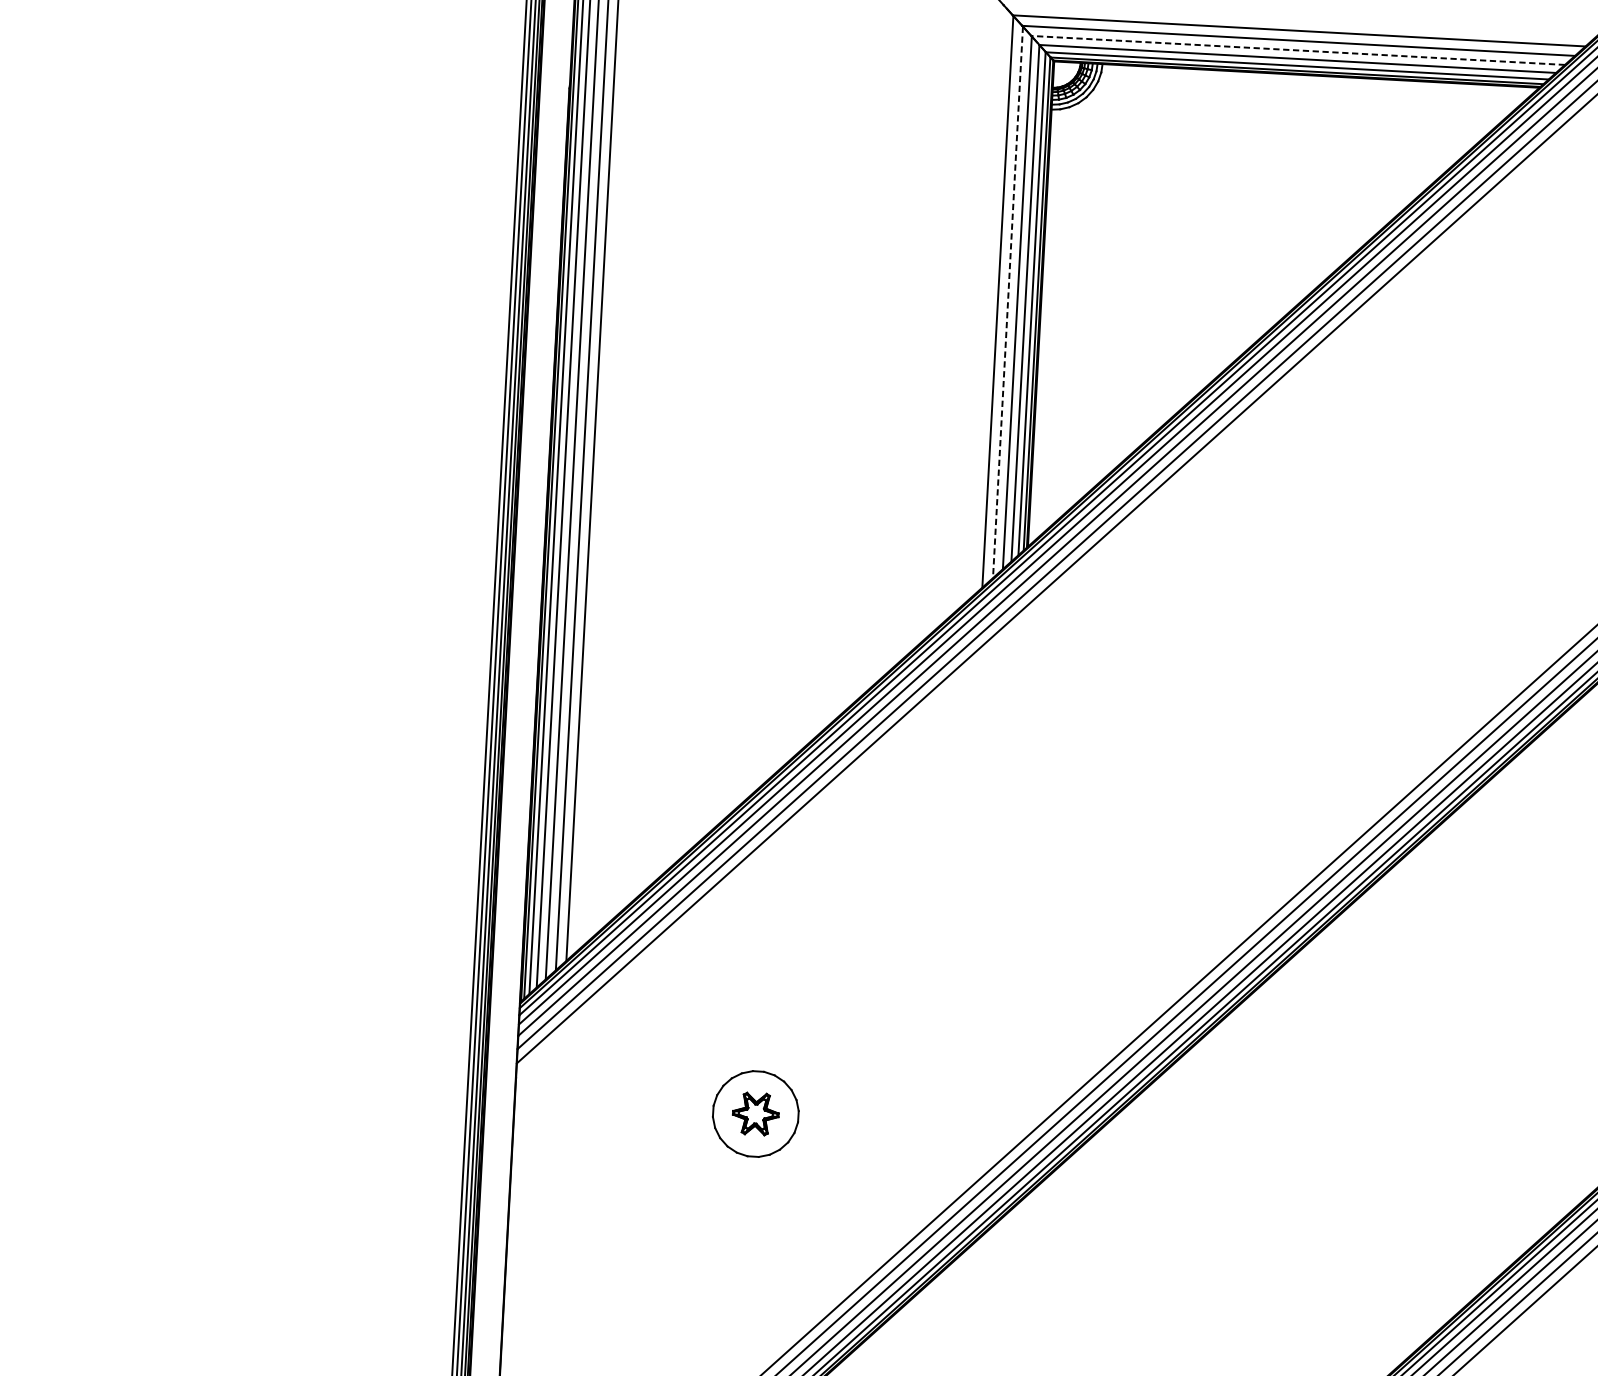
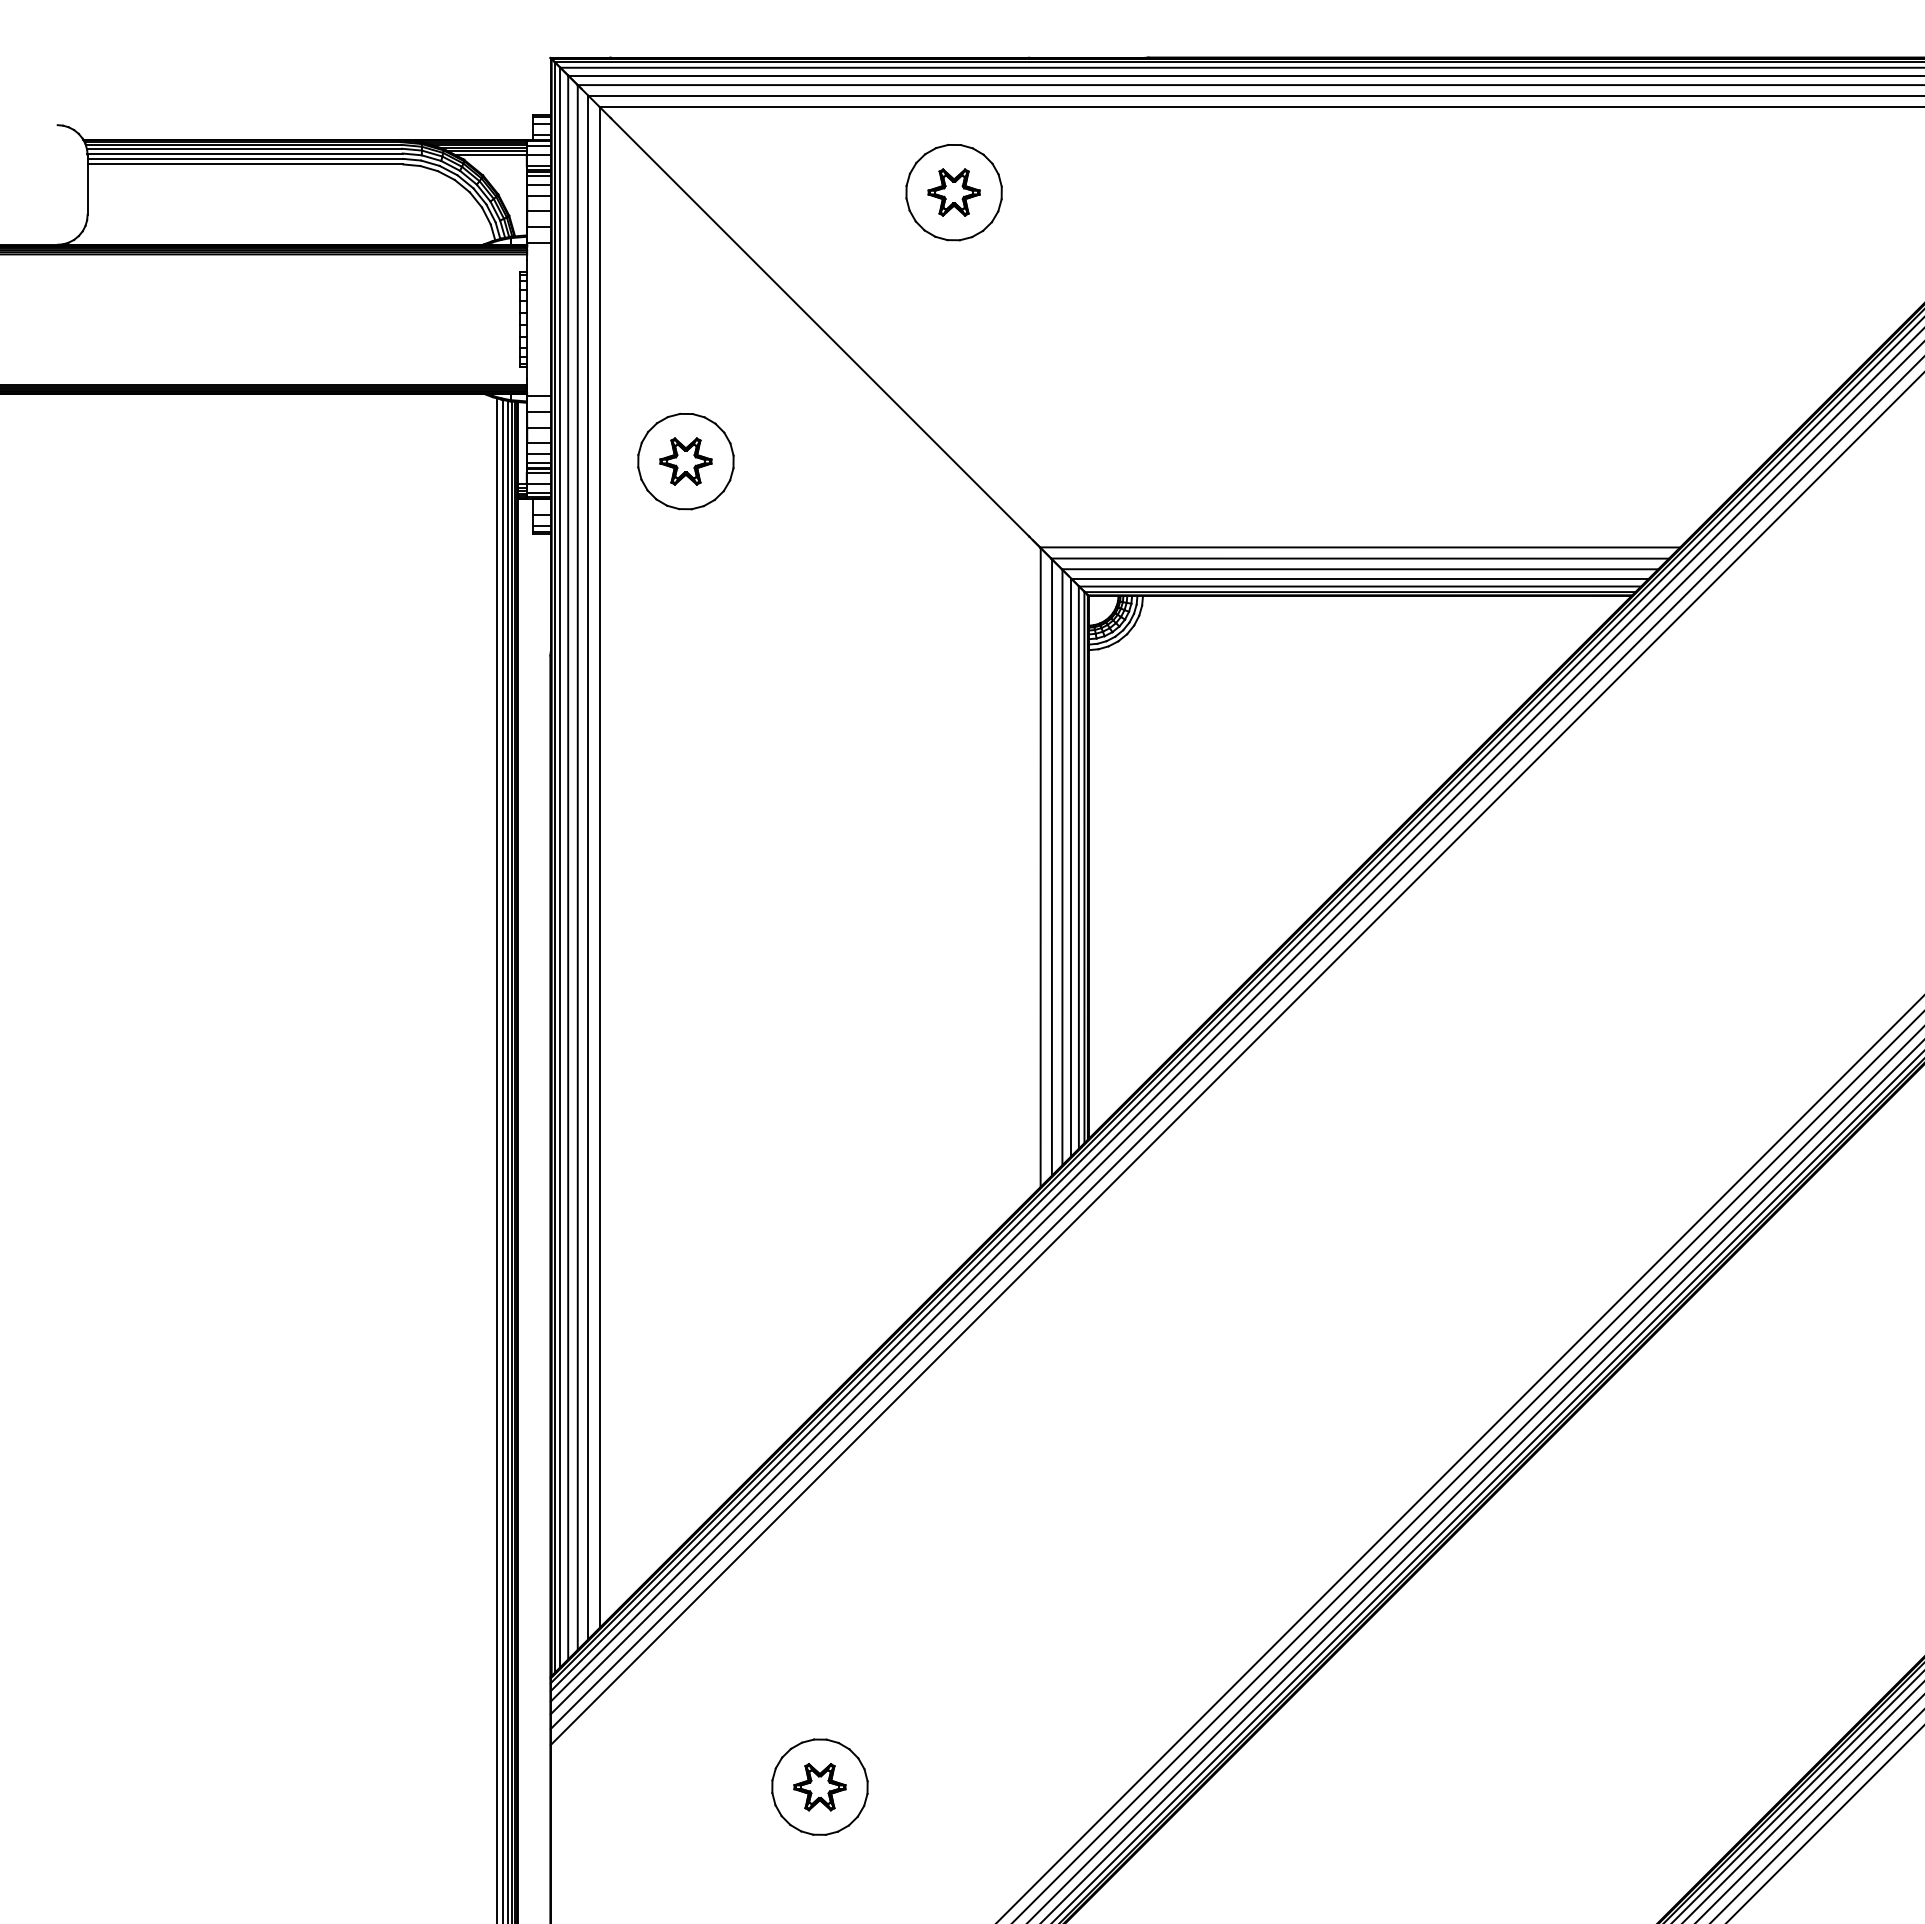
line: (1297, 50) -> (1359, 569), dashed -> solid
line: (1007, 303) -> (1051, 868), dashed -> solid

